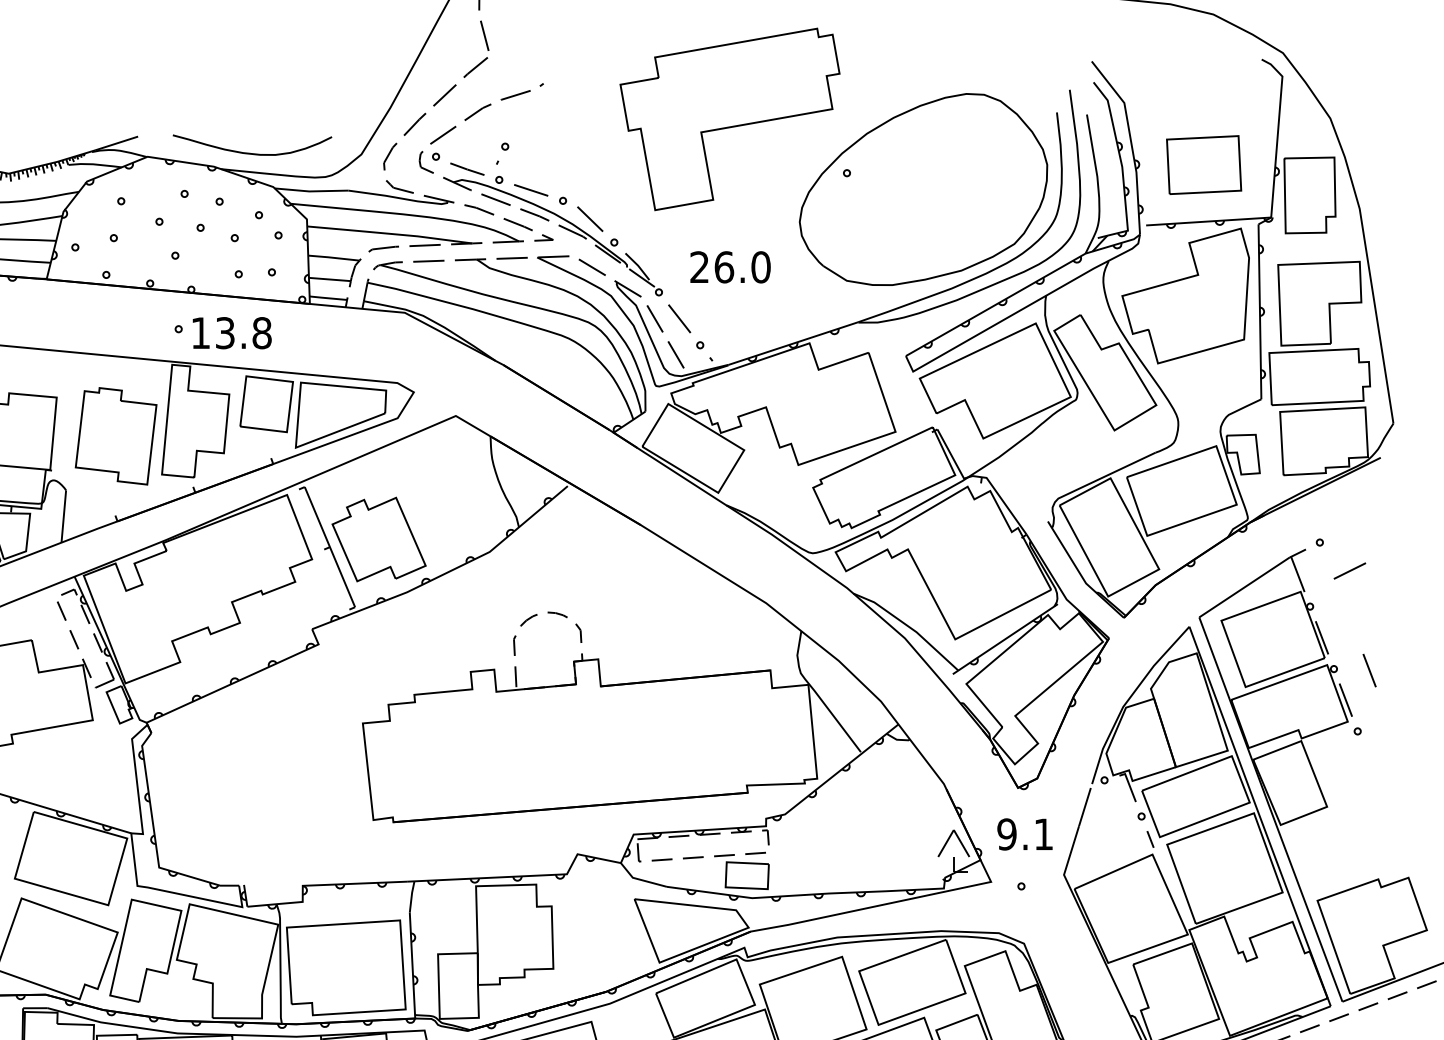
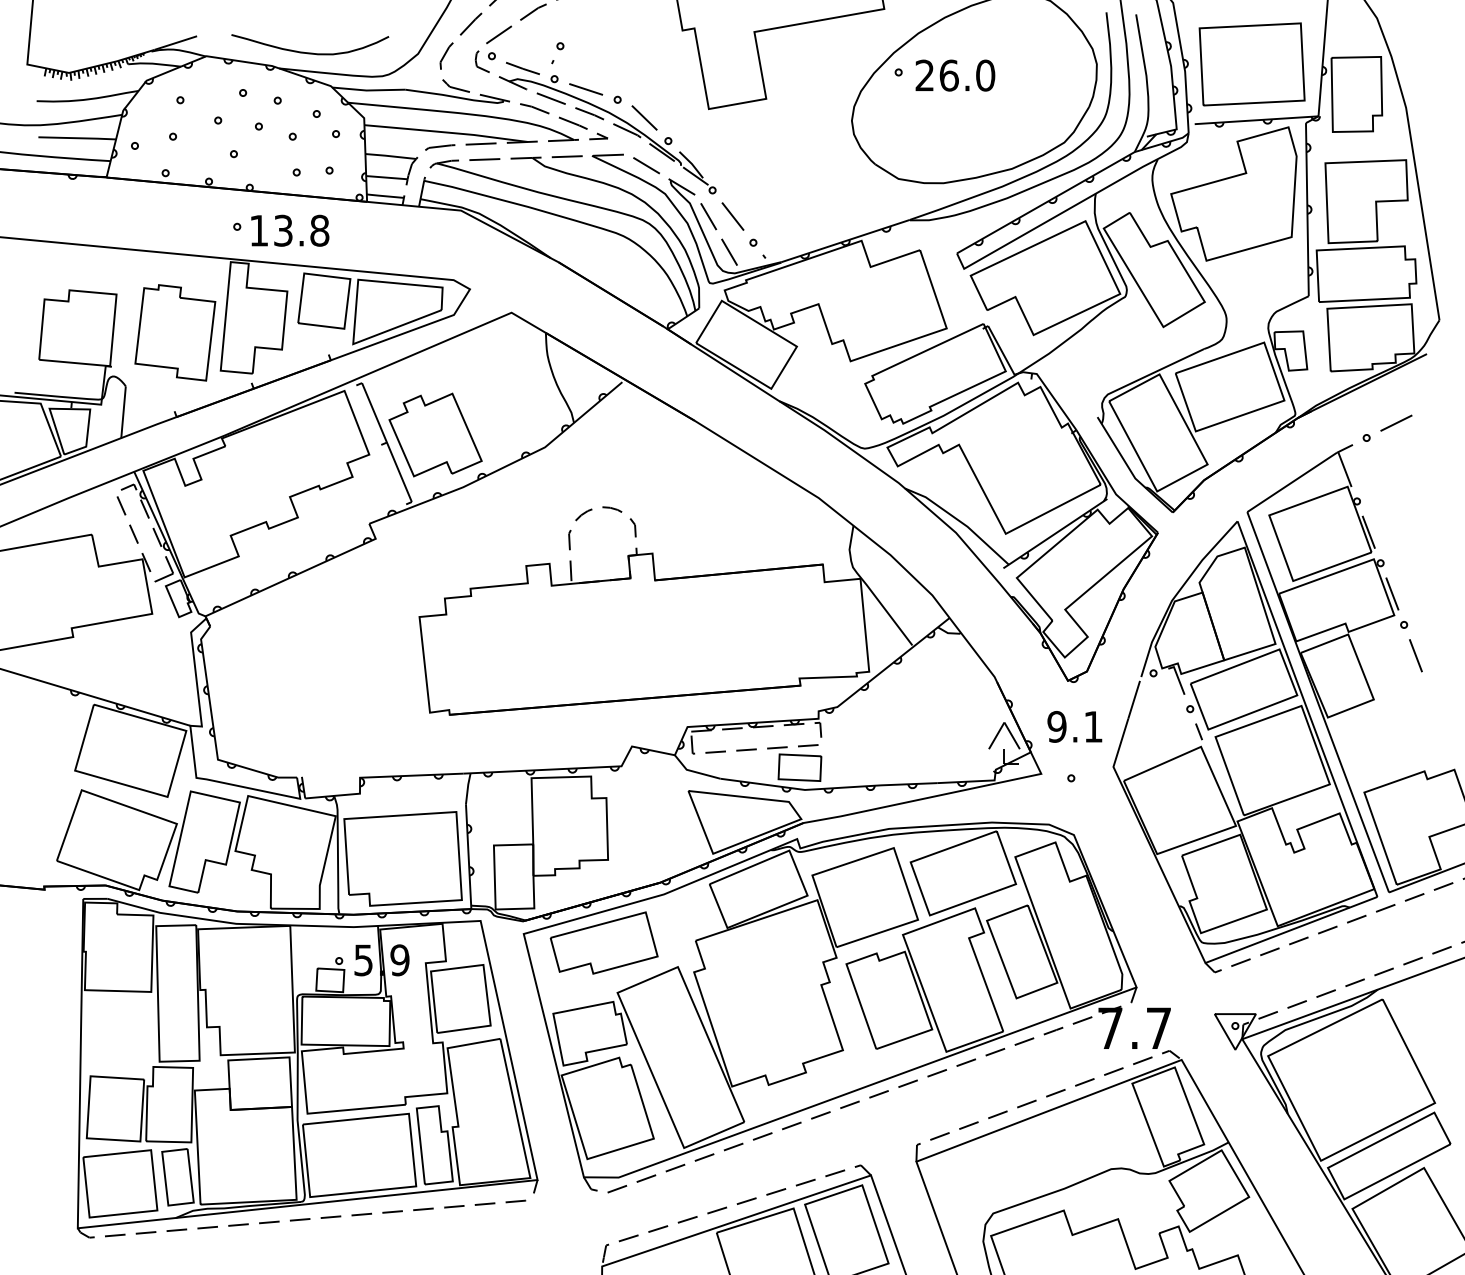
part: (1203, 165) -> (1251, 64), size x1.43
text: (730, 267) -> (955, 75), moved
line: (1350, 570) -> (1396, 422), moved
line: (1369, 670) -> (1415, 655), moved

